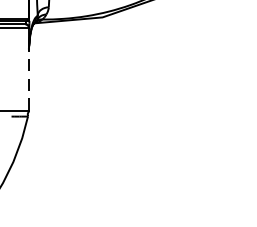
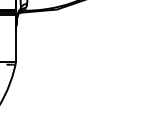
line: (29, 80) -> (16, 44), dashed -> solid

